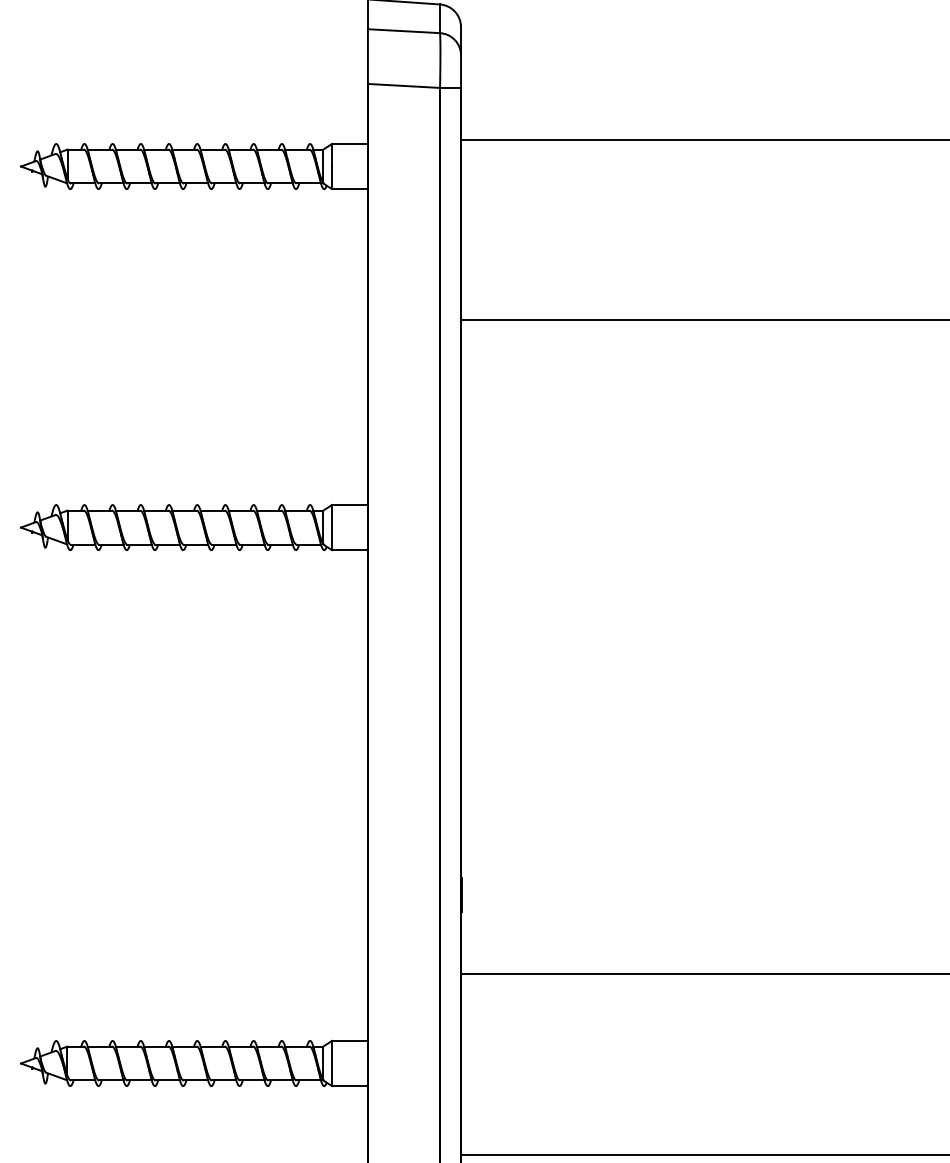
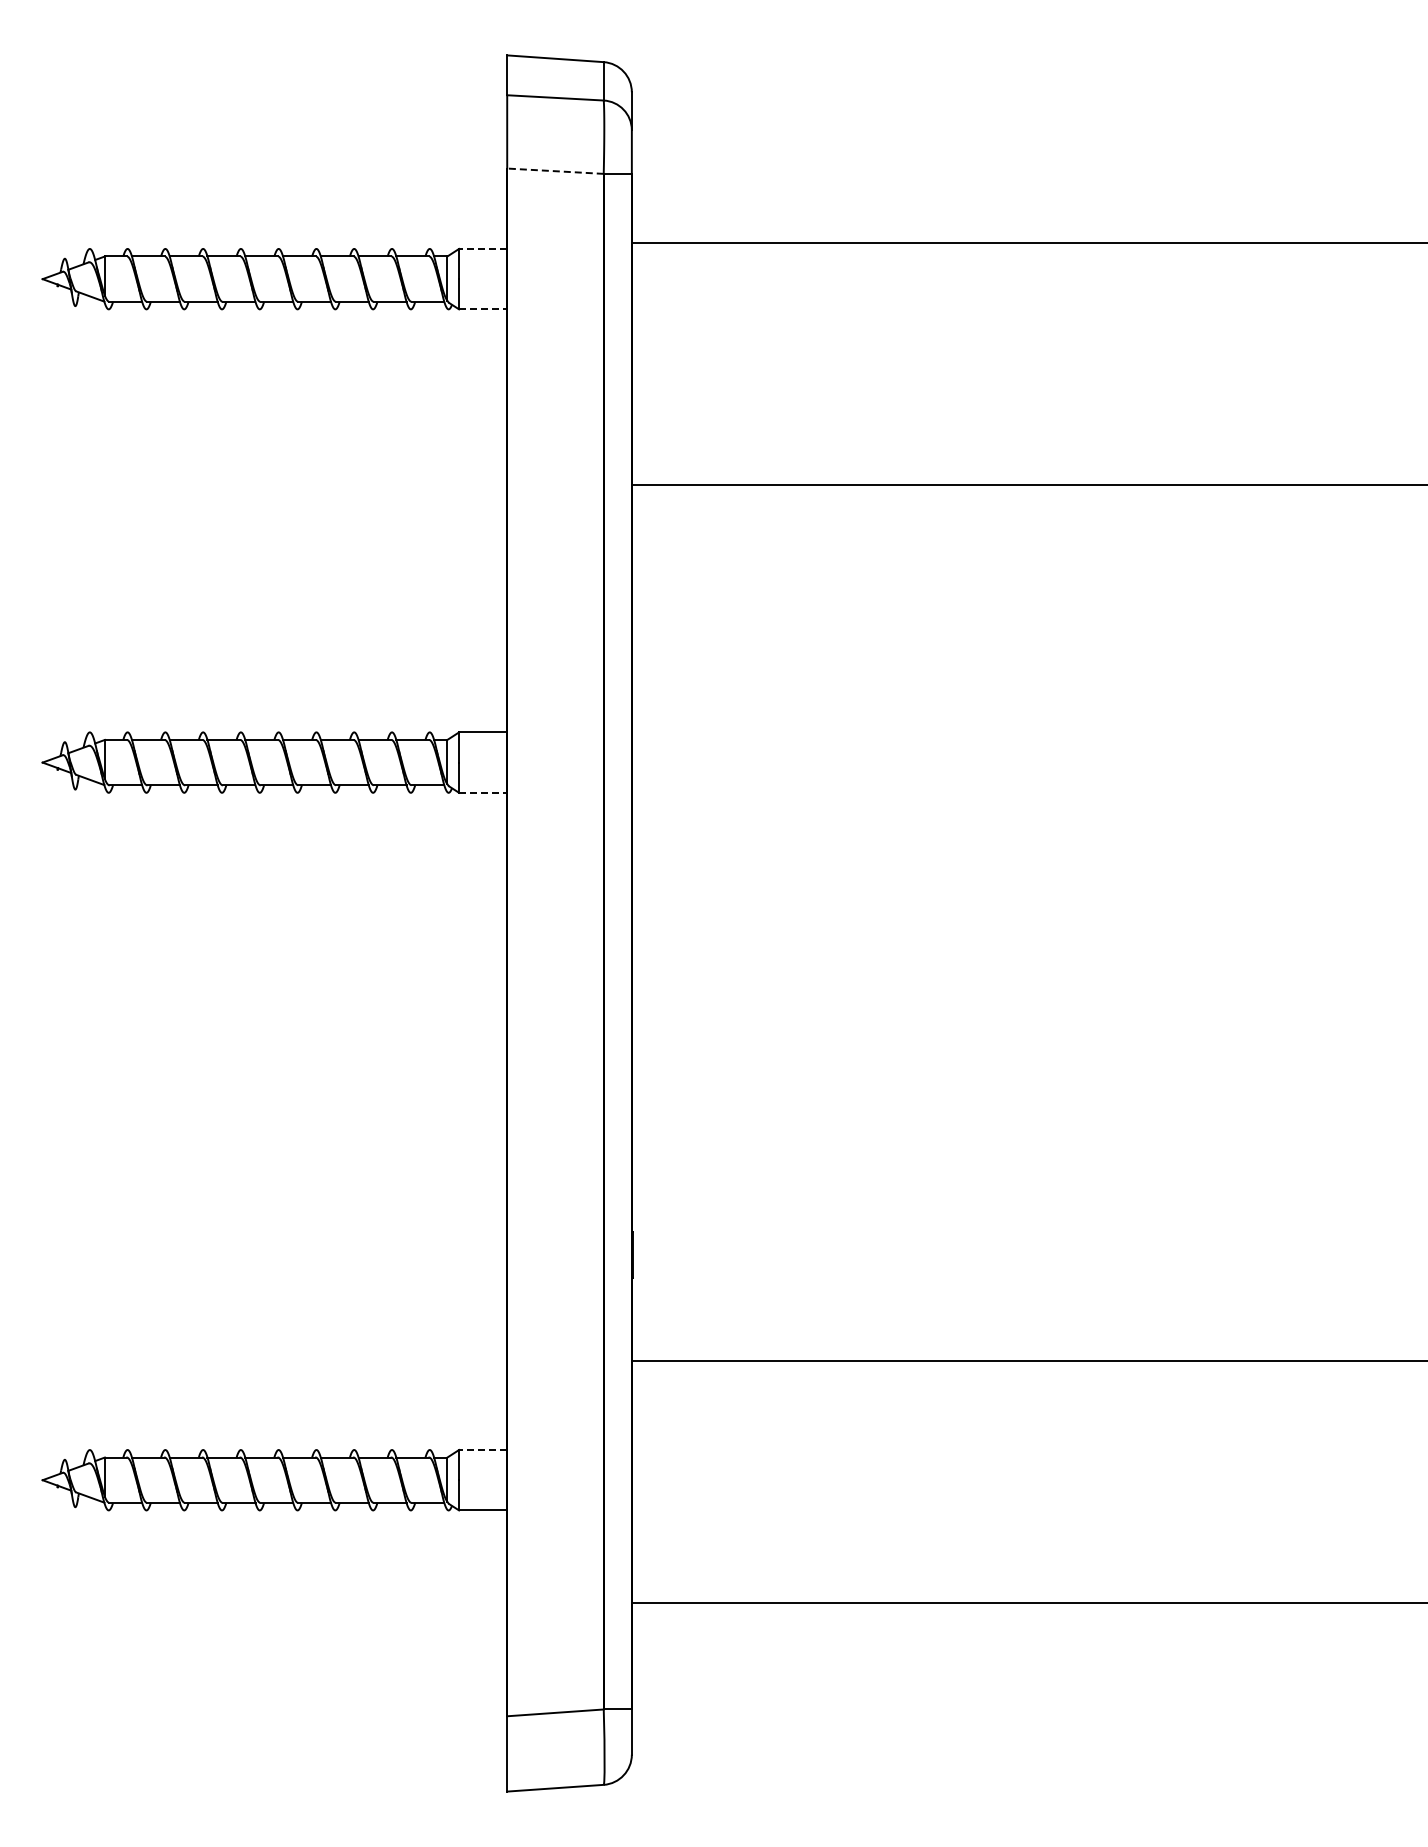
line: (403, 86) -> (554, 171), solid -> dashed
line: (349, 143) -> (482, 248), solid -> dashed
line: (350, 189) -> (483, 309), solid -> dashed
line: (350, 549) -> (483, 792), solid -> dashed
line: (349, 1041) -> (482, 1450), solid -> dashed

